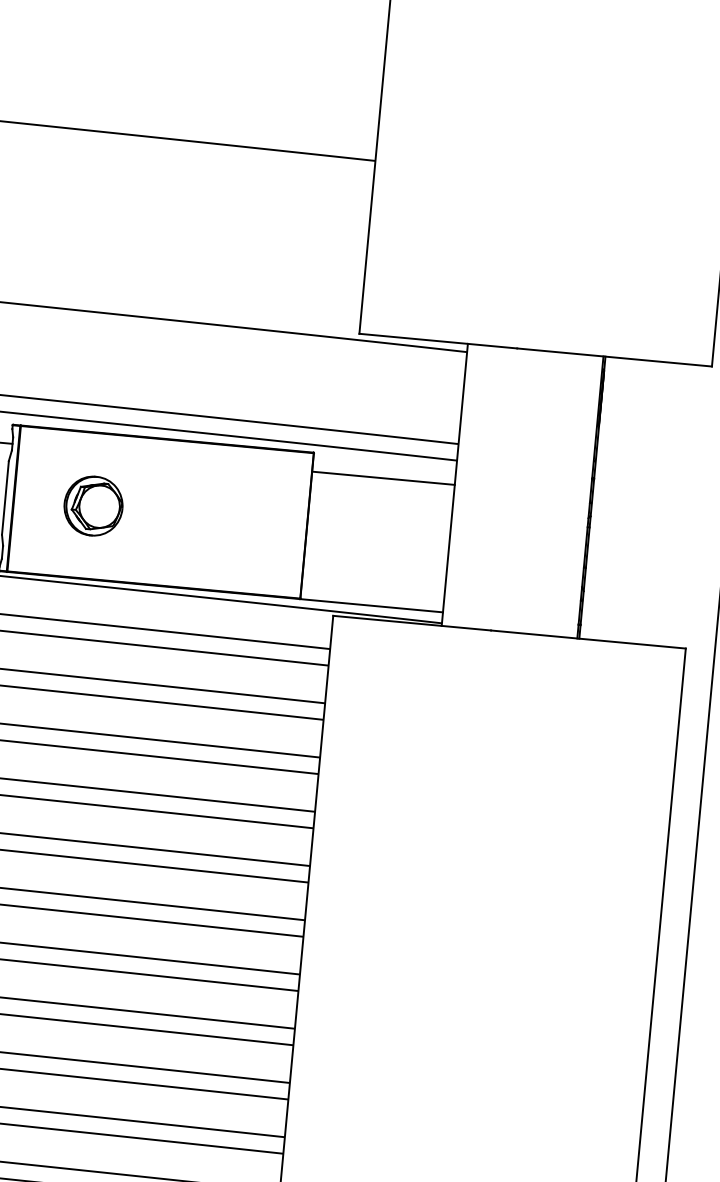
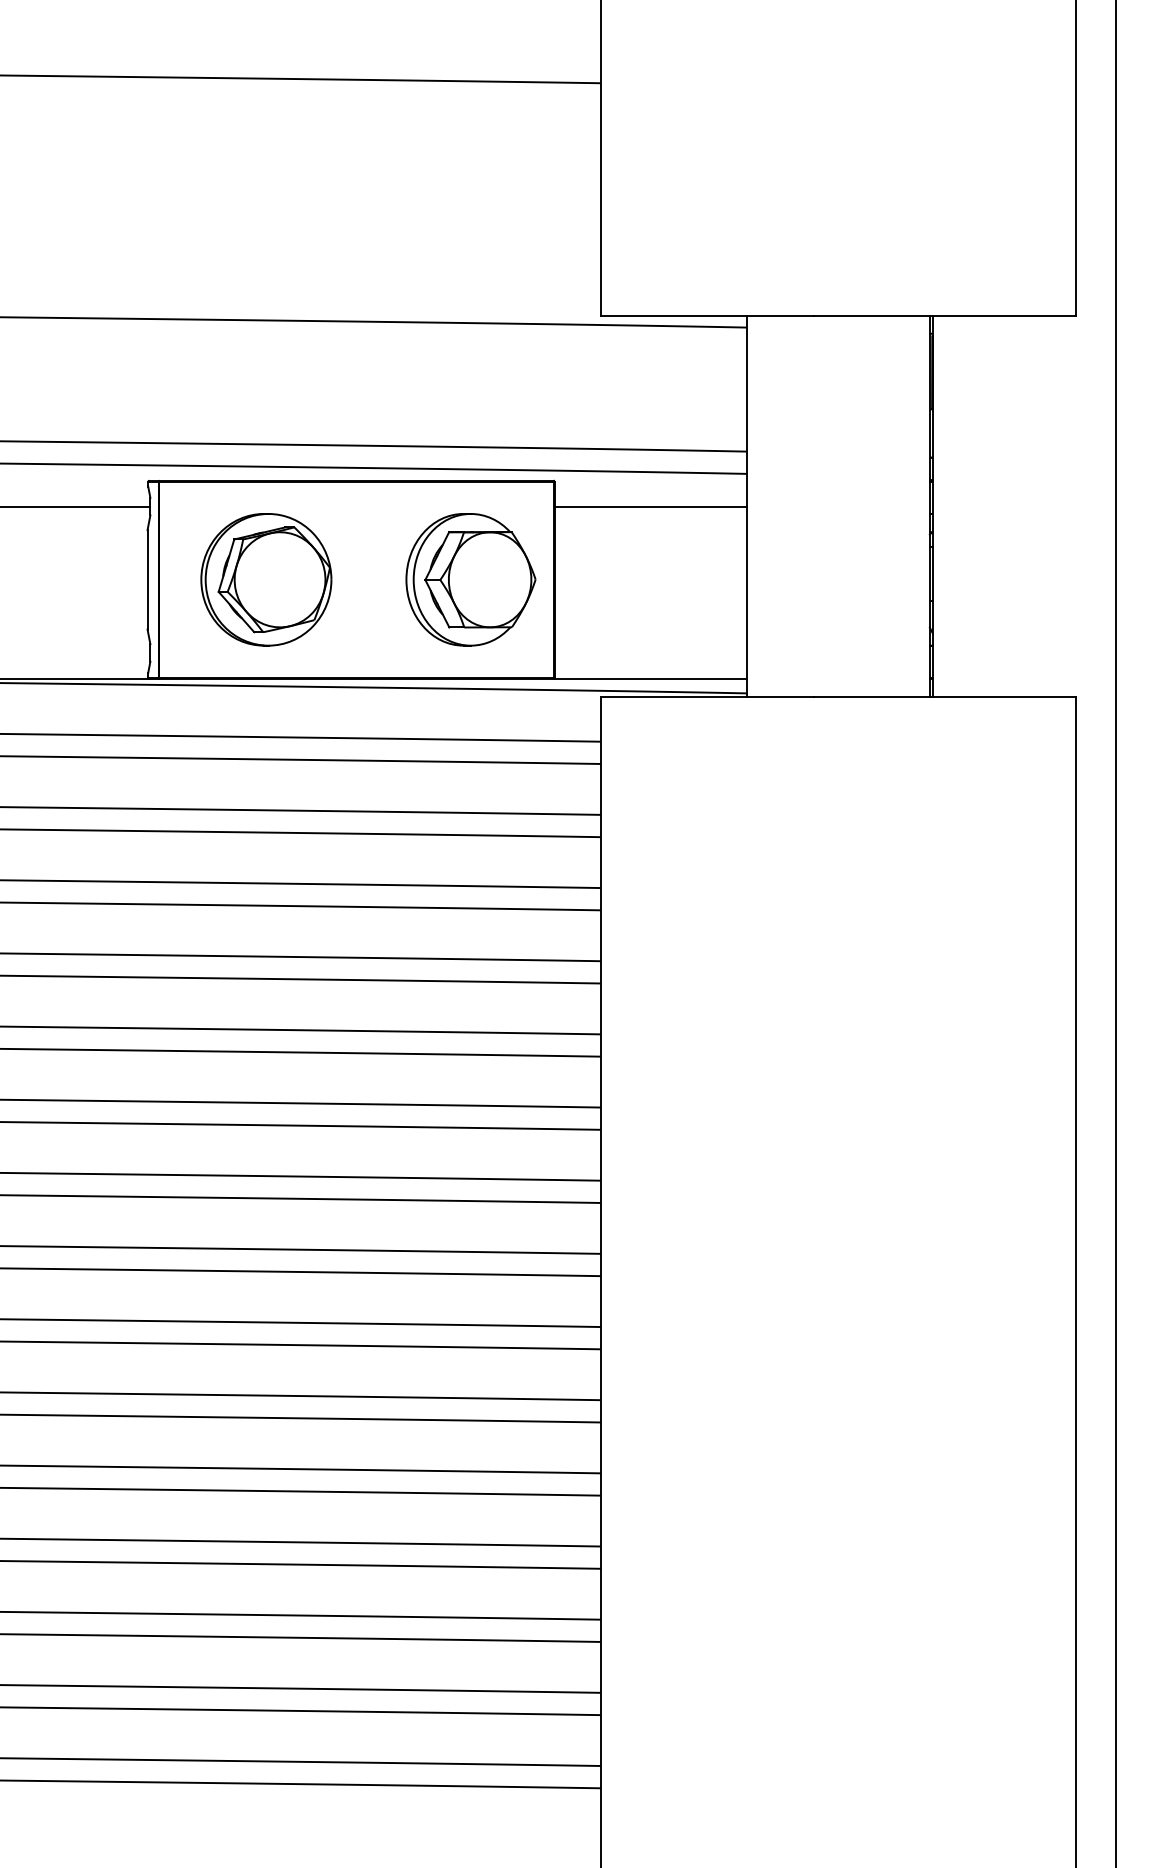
part: (93, 505) -> (266, 579), size x1.67
part: (244, 519) -> (470, 579), added

